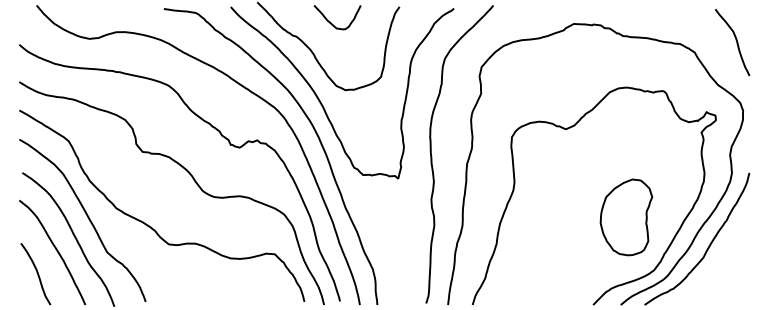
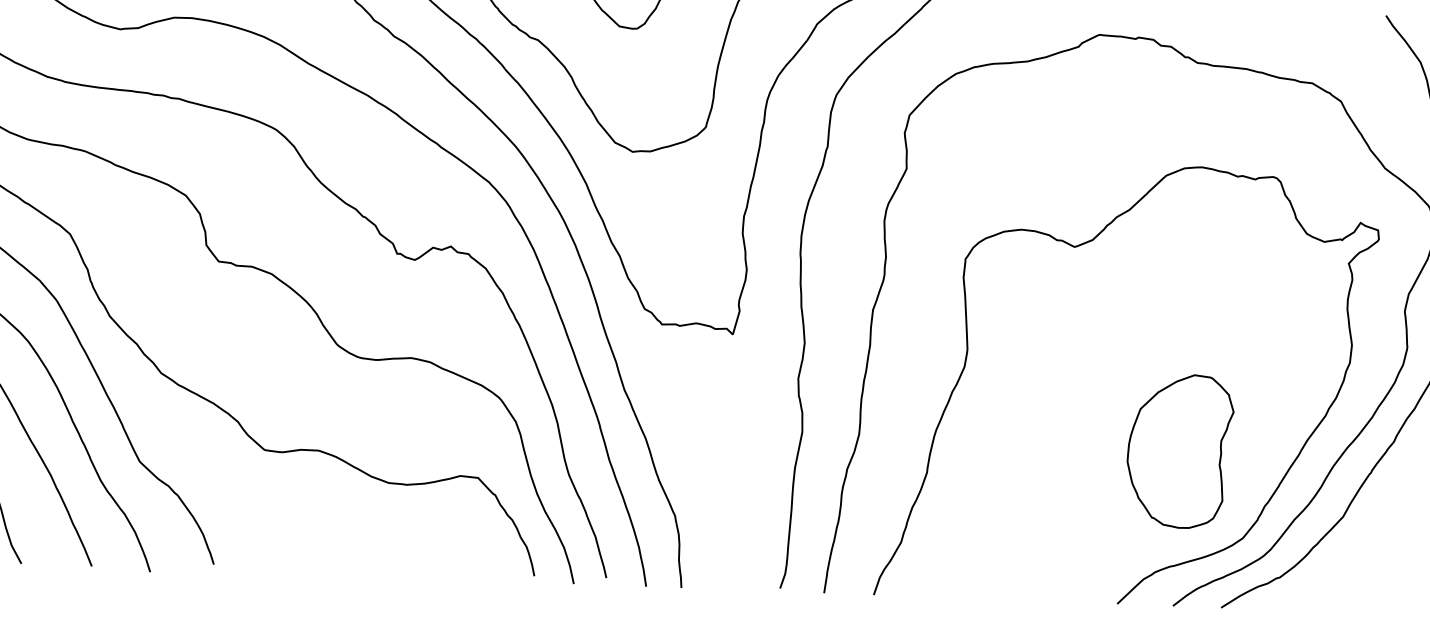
part: (626, 217) -> (1180, 451), moved

